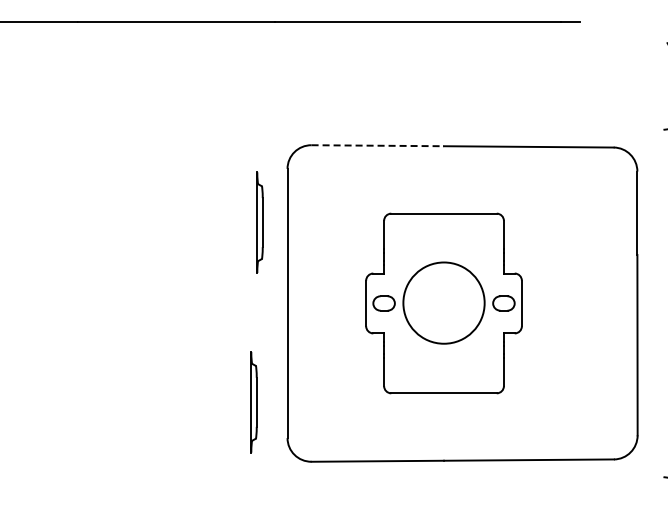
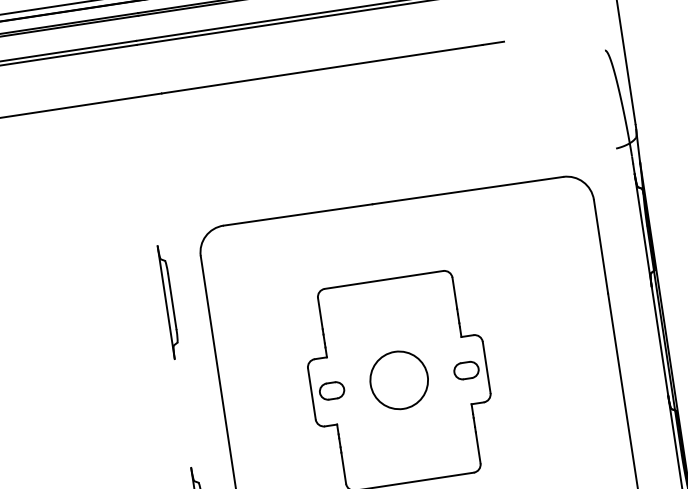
line: (378, 145) -> (298, 214), dashed -> solid
part: (259, 222) -> (168, 302), moved
circle: (443, 302) -> (398, 379), size x0.62

